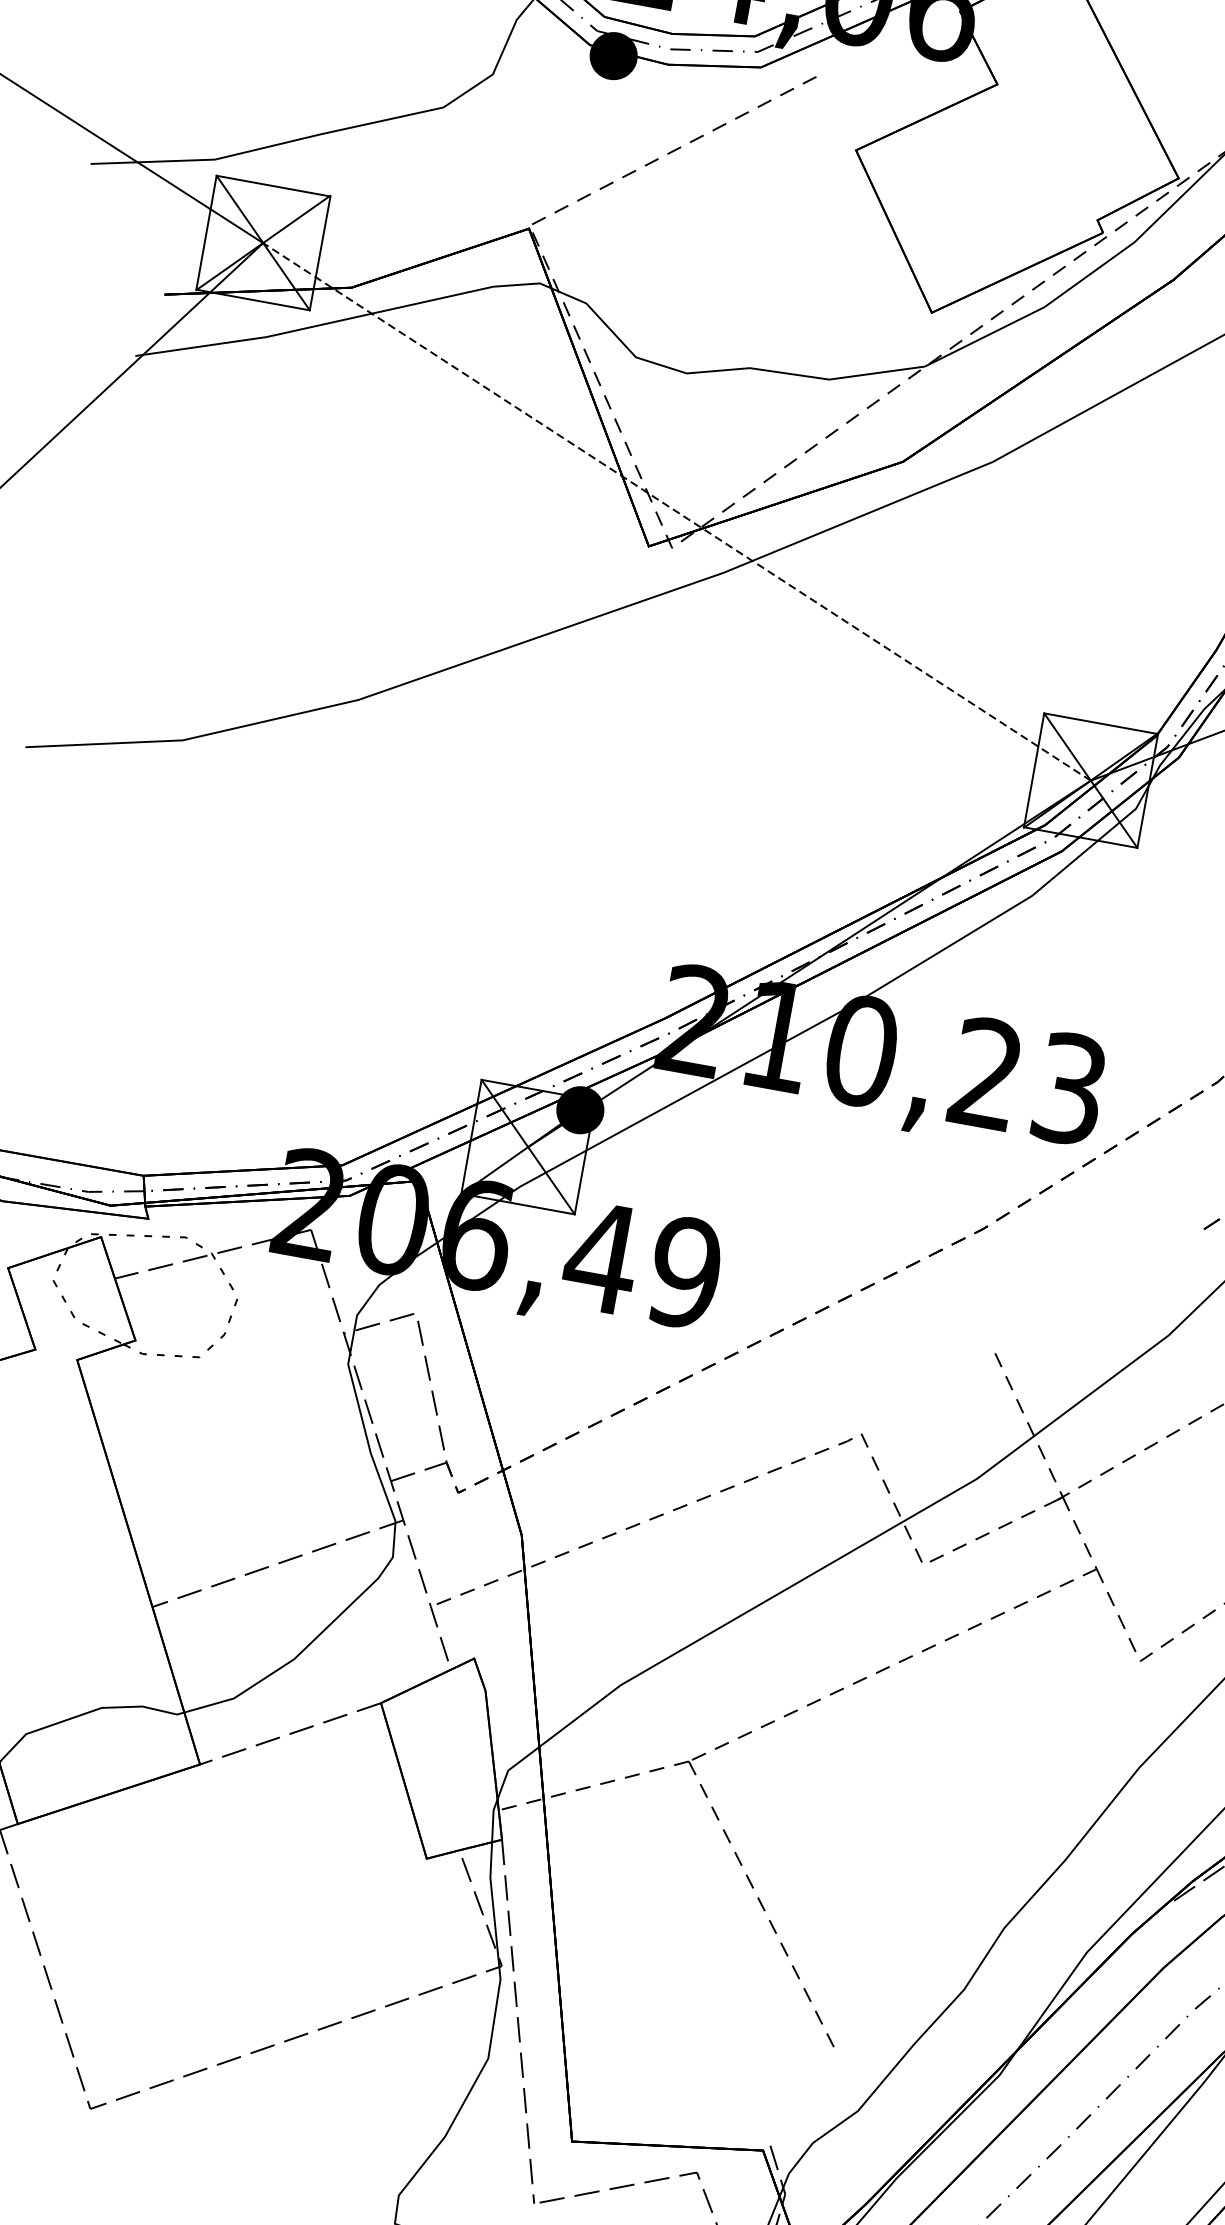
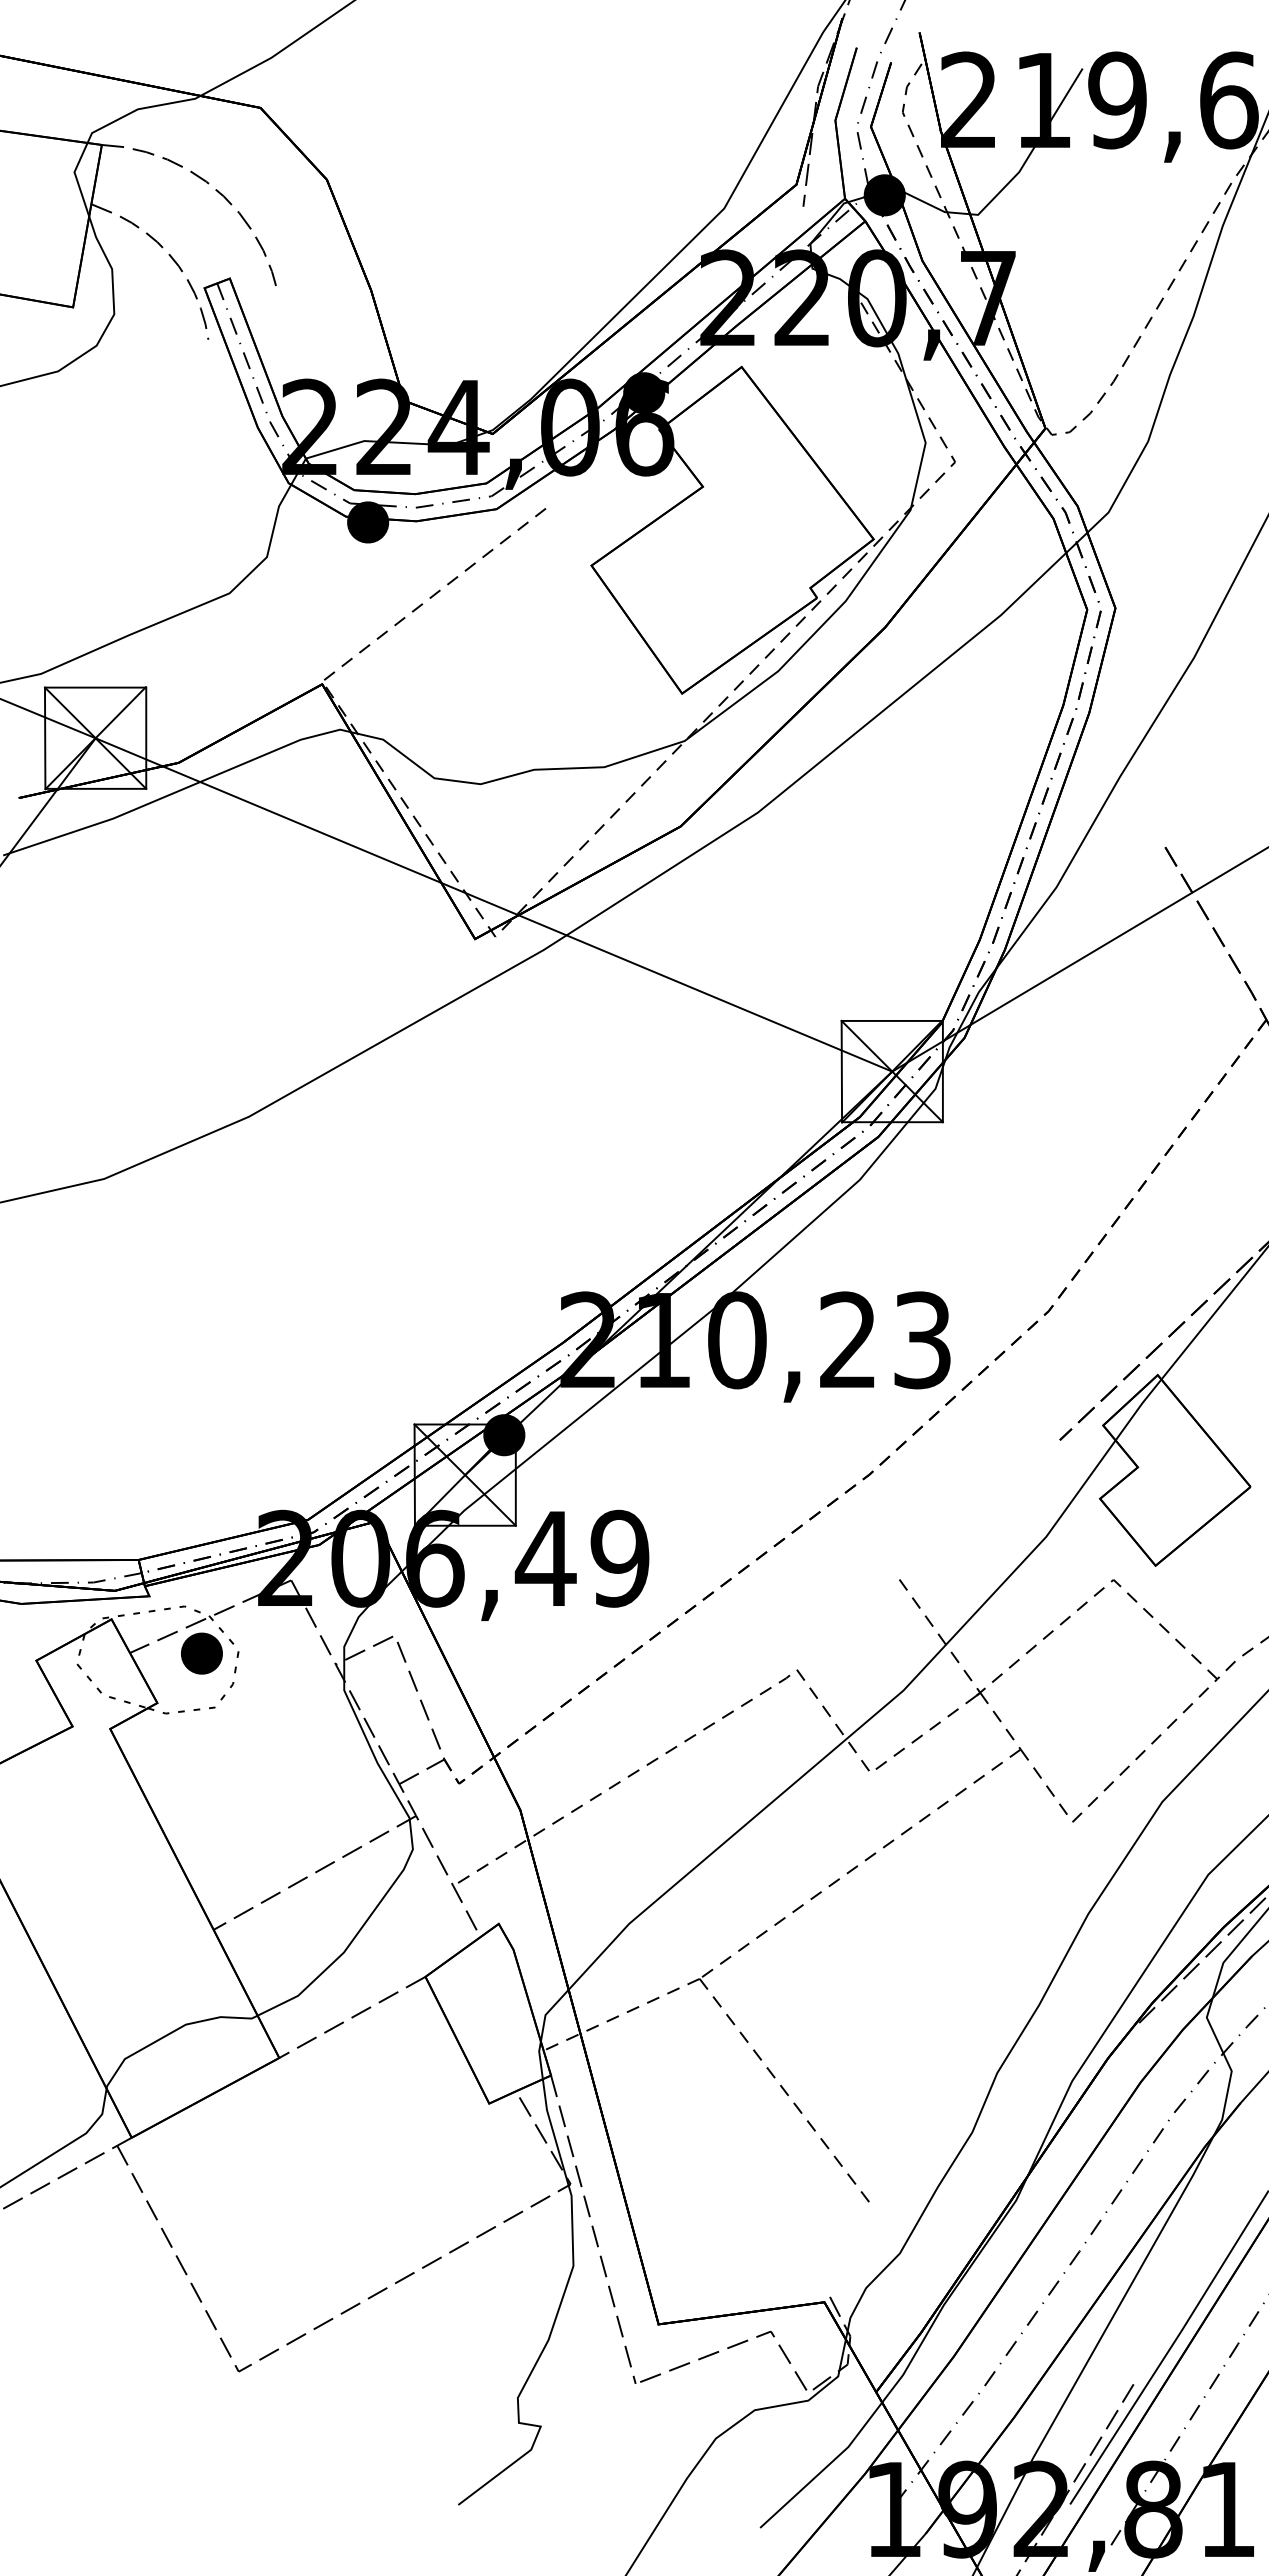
line: (676, 511) -> (493, 904), dashed -> solid
part: (195, 1293) -> (201, 1653), added

